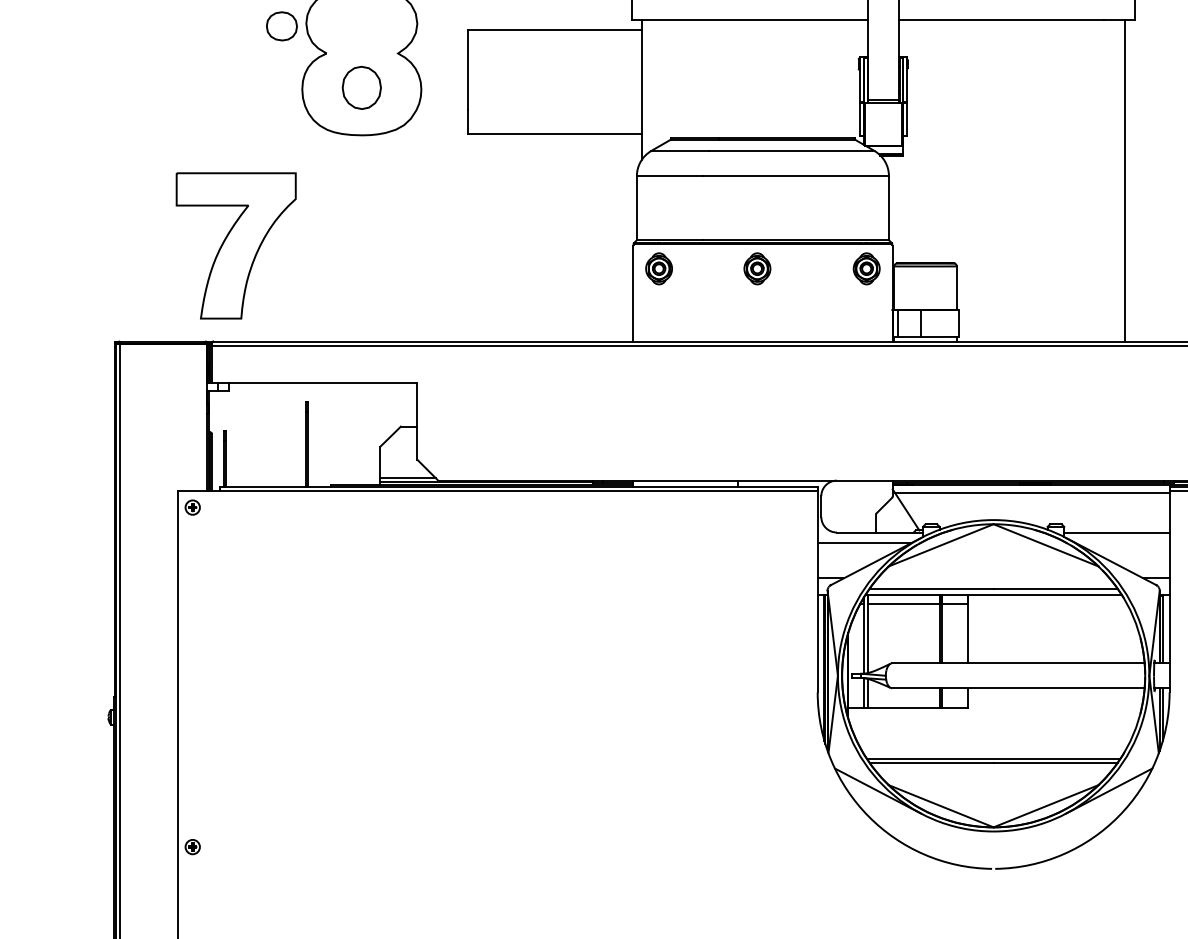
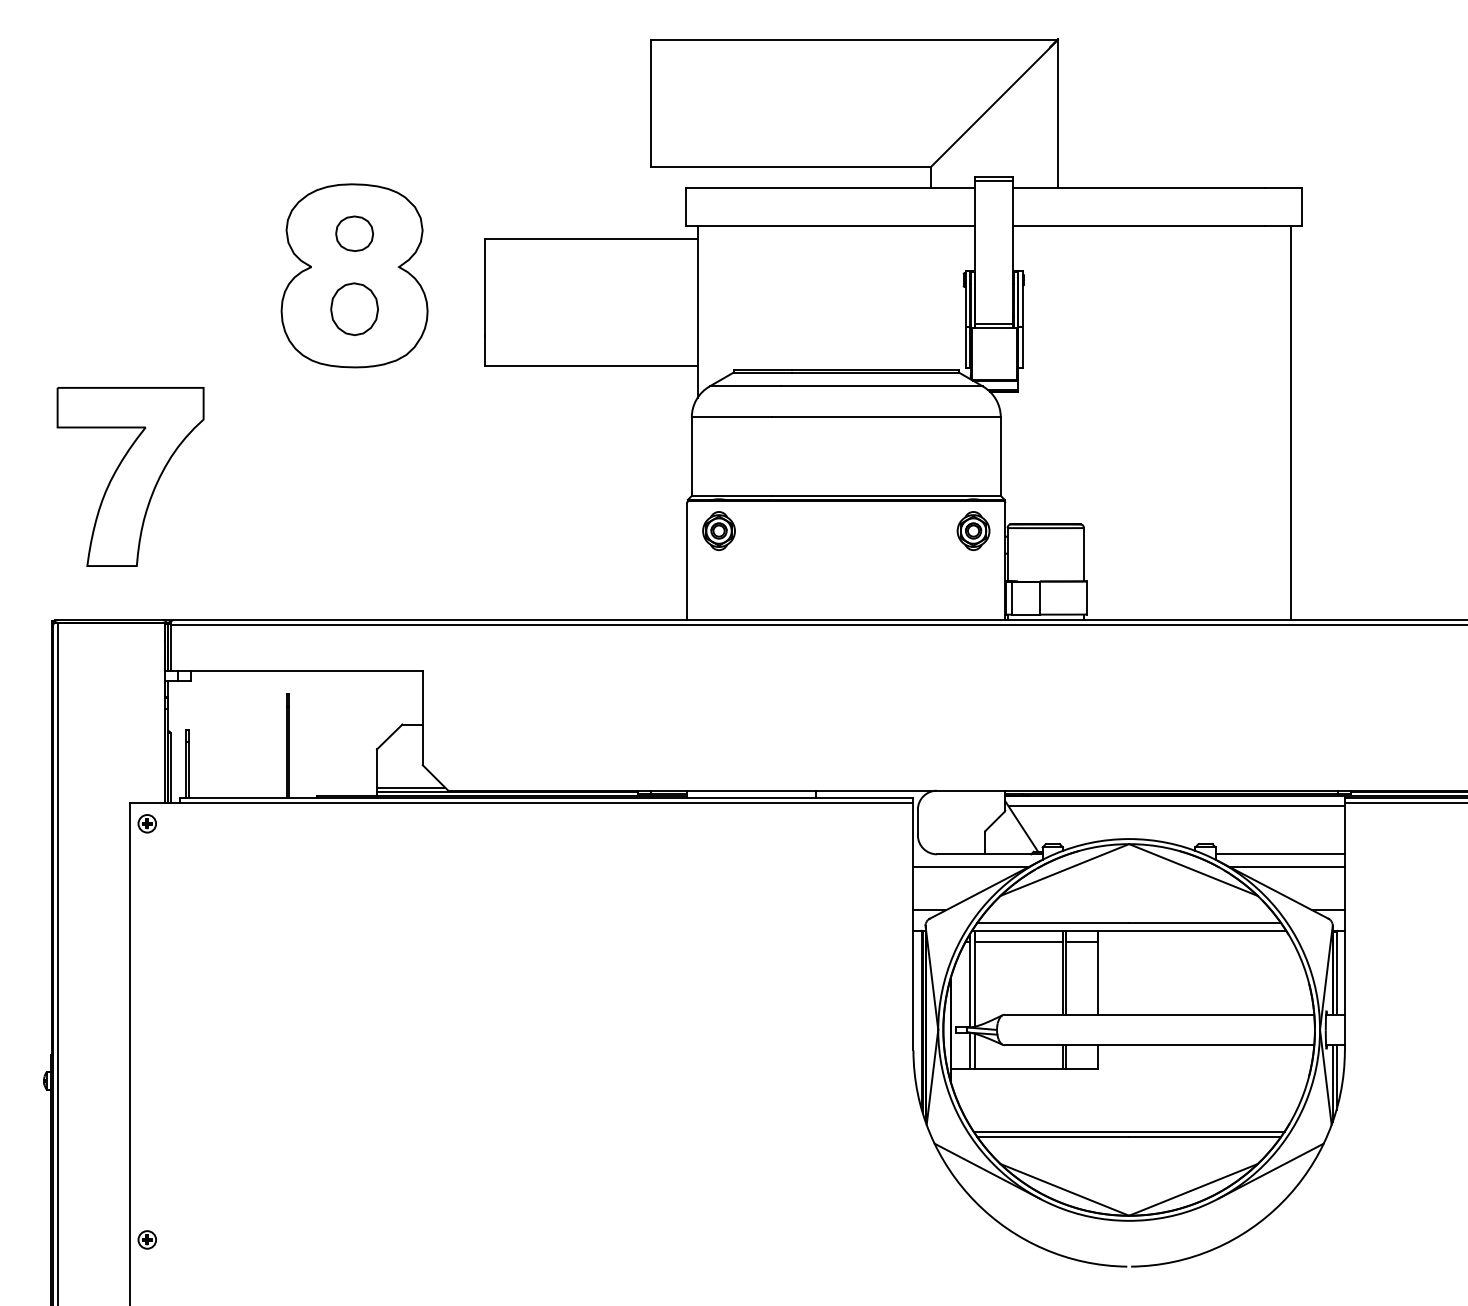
part: (281, 26) -> (354, 233), moved
part: (236, 245) -> (130, 476), moved
part: (757, 268) -> (839, 530), removed
line: (1121, 543) -> (1286, 867), added

